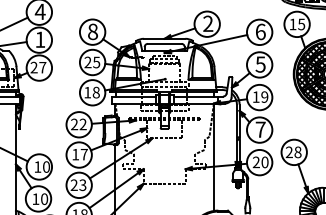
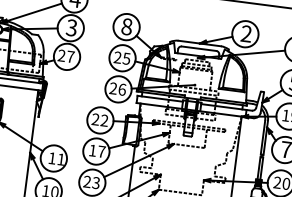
text: (40, 39) -> (72, 27), 1 -> 3
text: (91, 92) -> (117, 88), 18 -> 26
text: (46, 166) -> (61, 158), 10 -> 11

